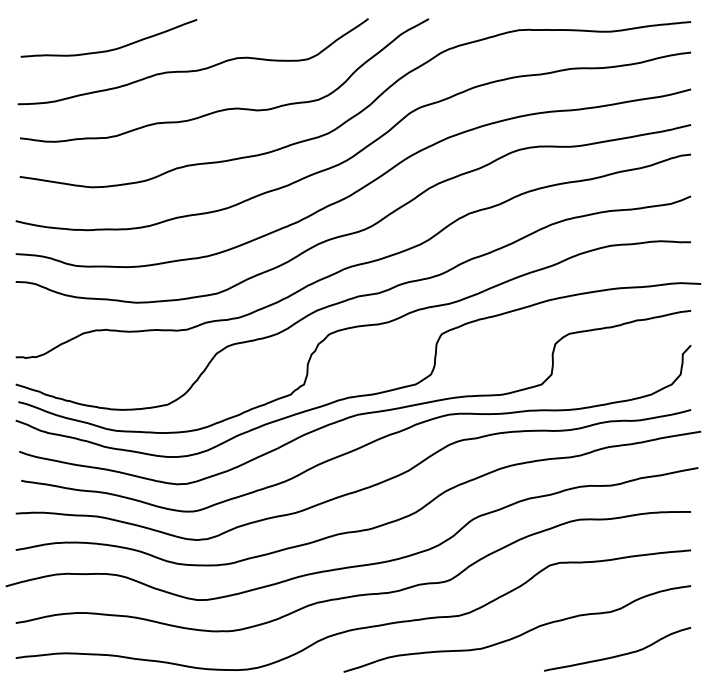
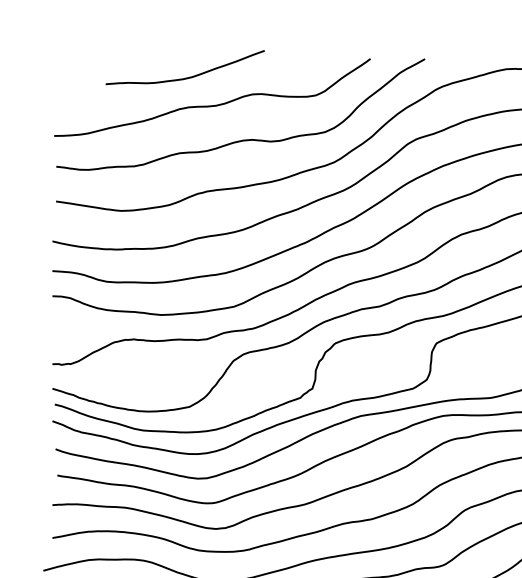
curve: (109, 49) -> (185, 77), moved

